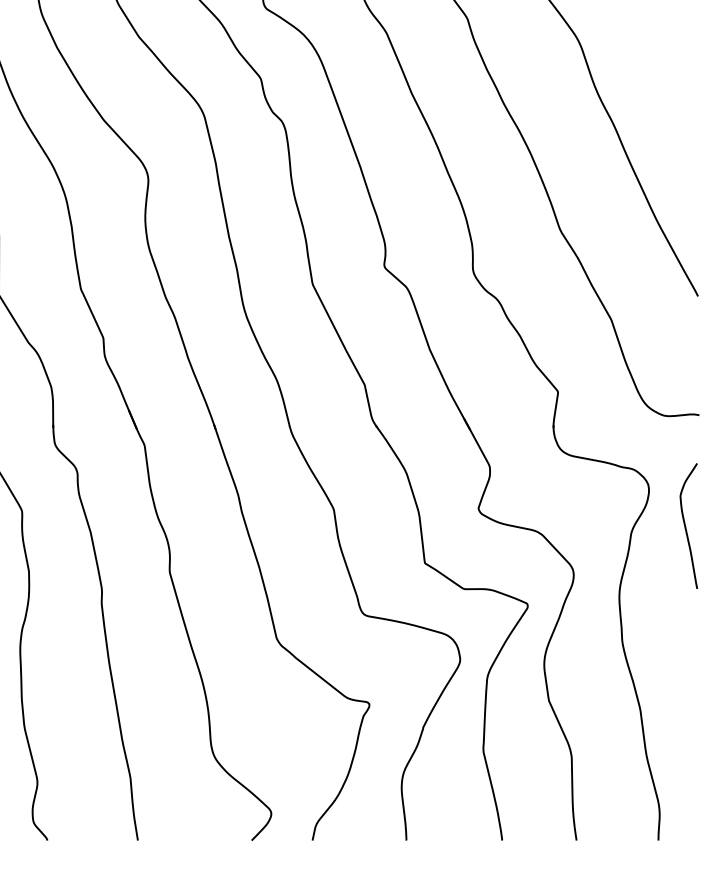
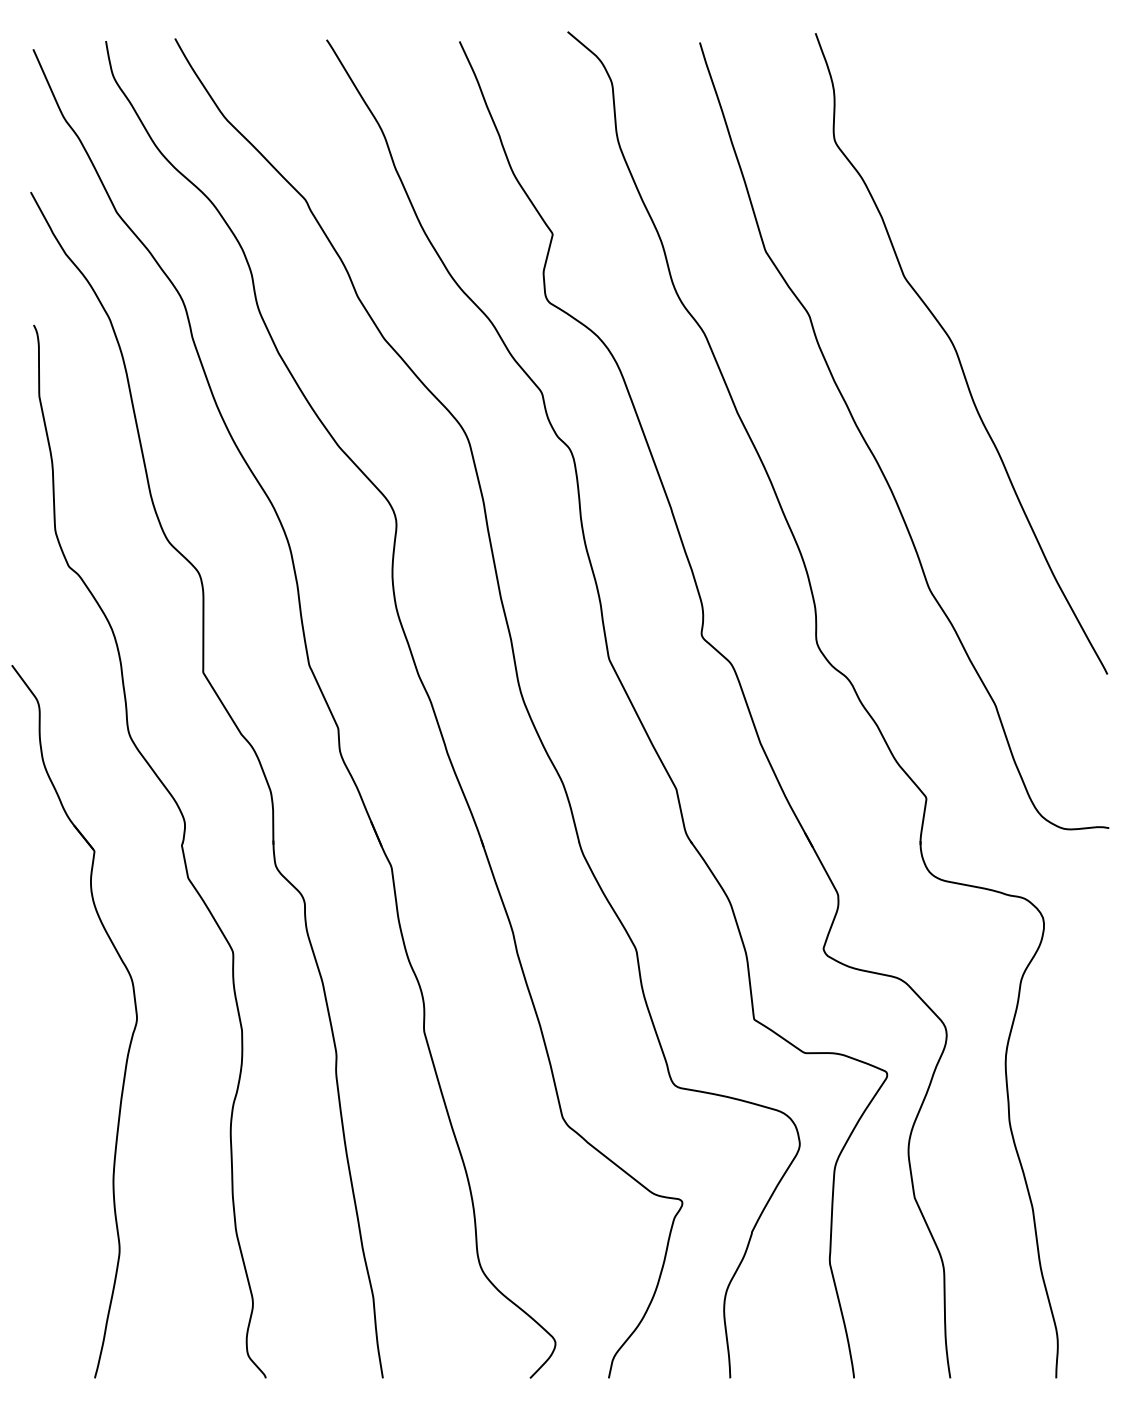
curve: (686, 527) -> (1092, 973), removed

